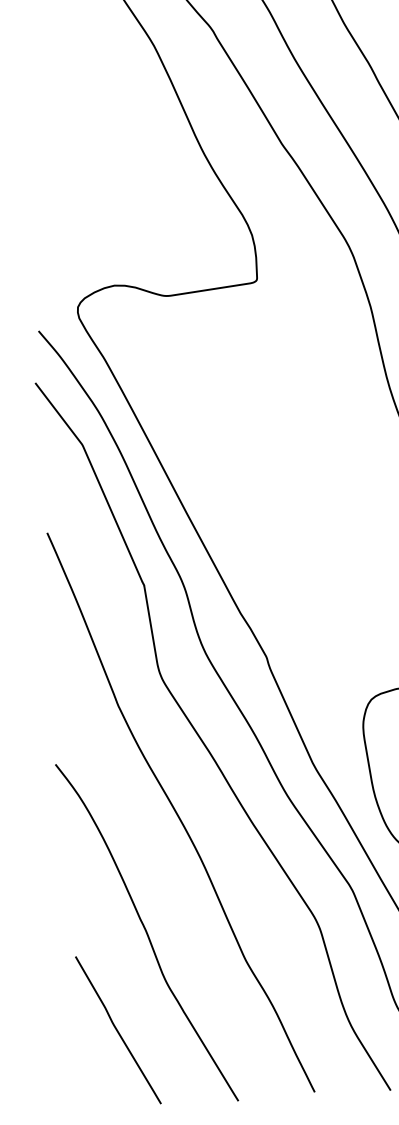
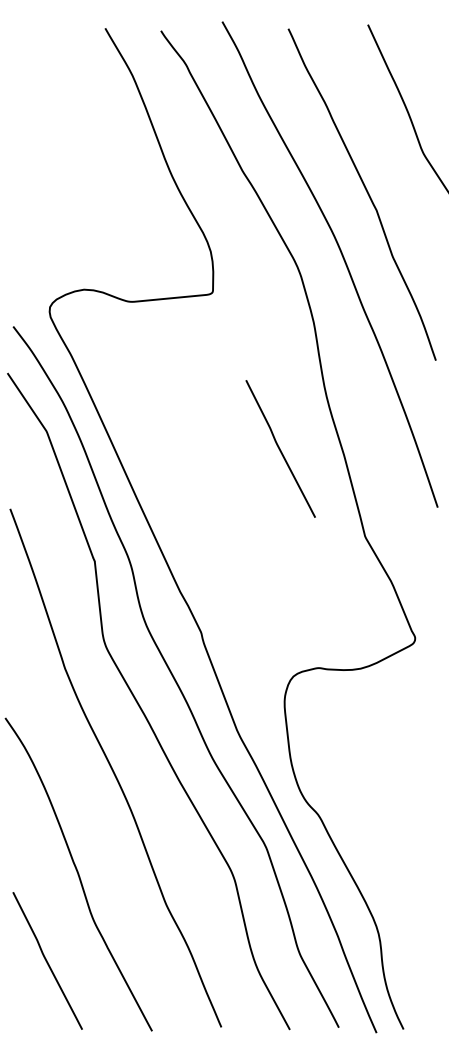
curve: (342, 448) -> (280, 448), added

